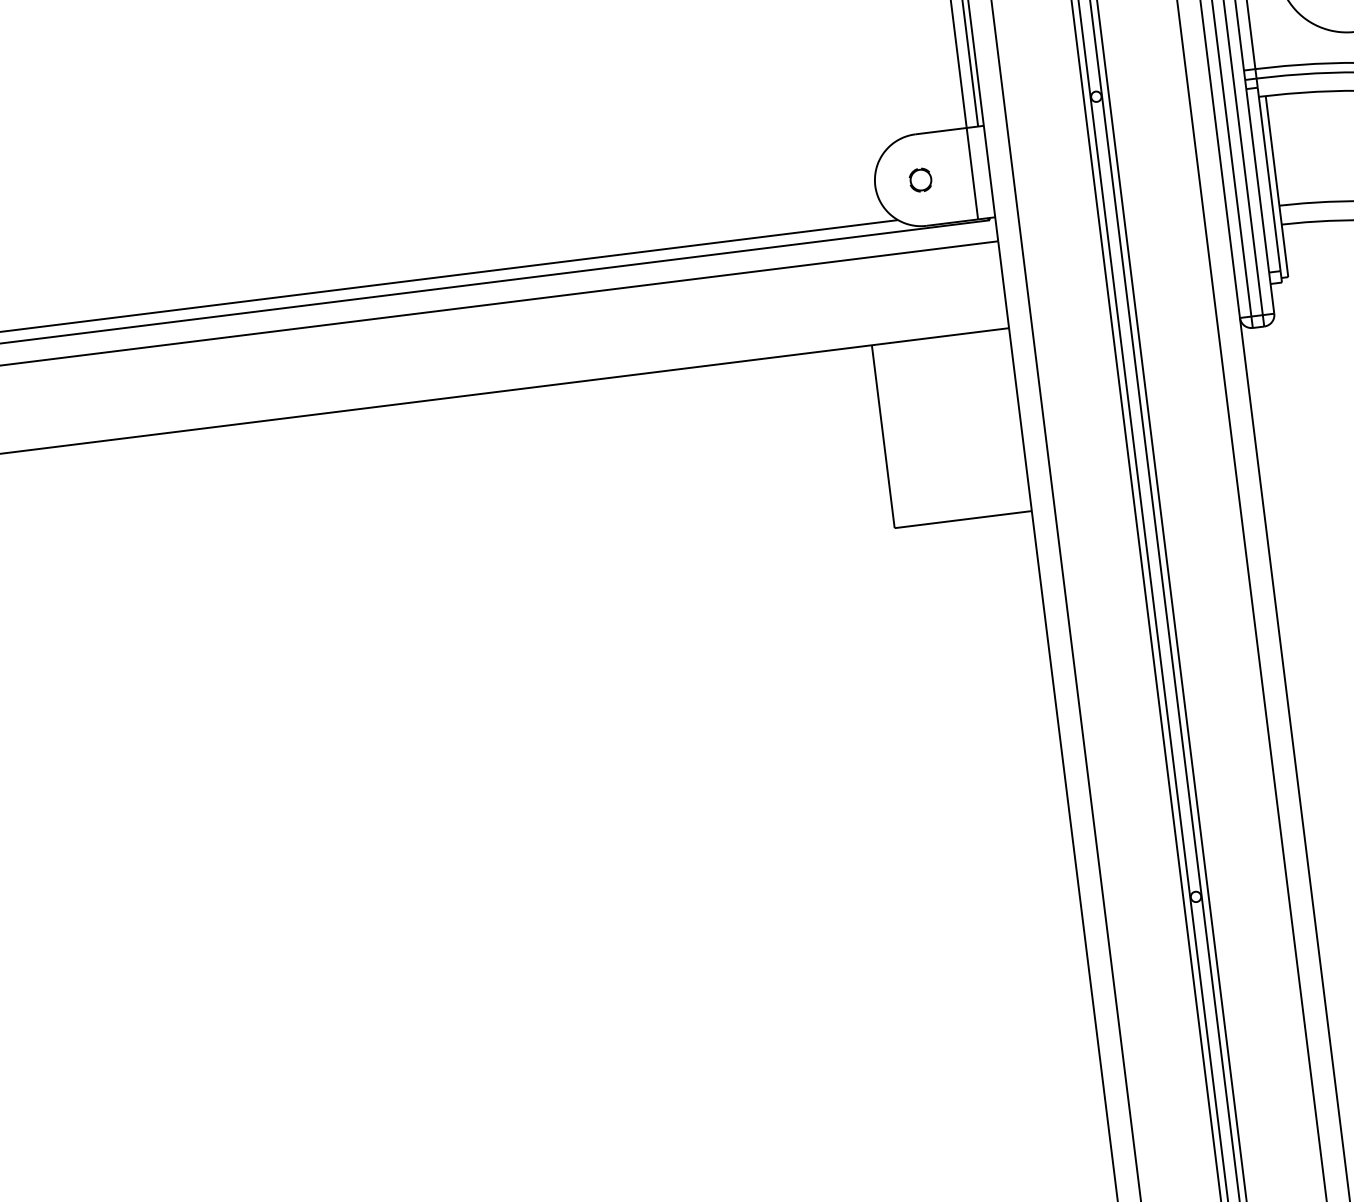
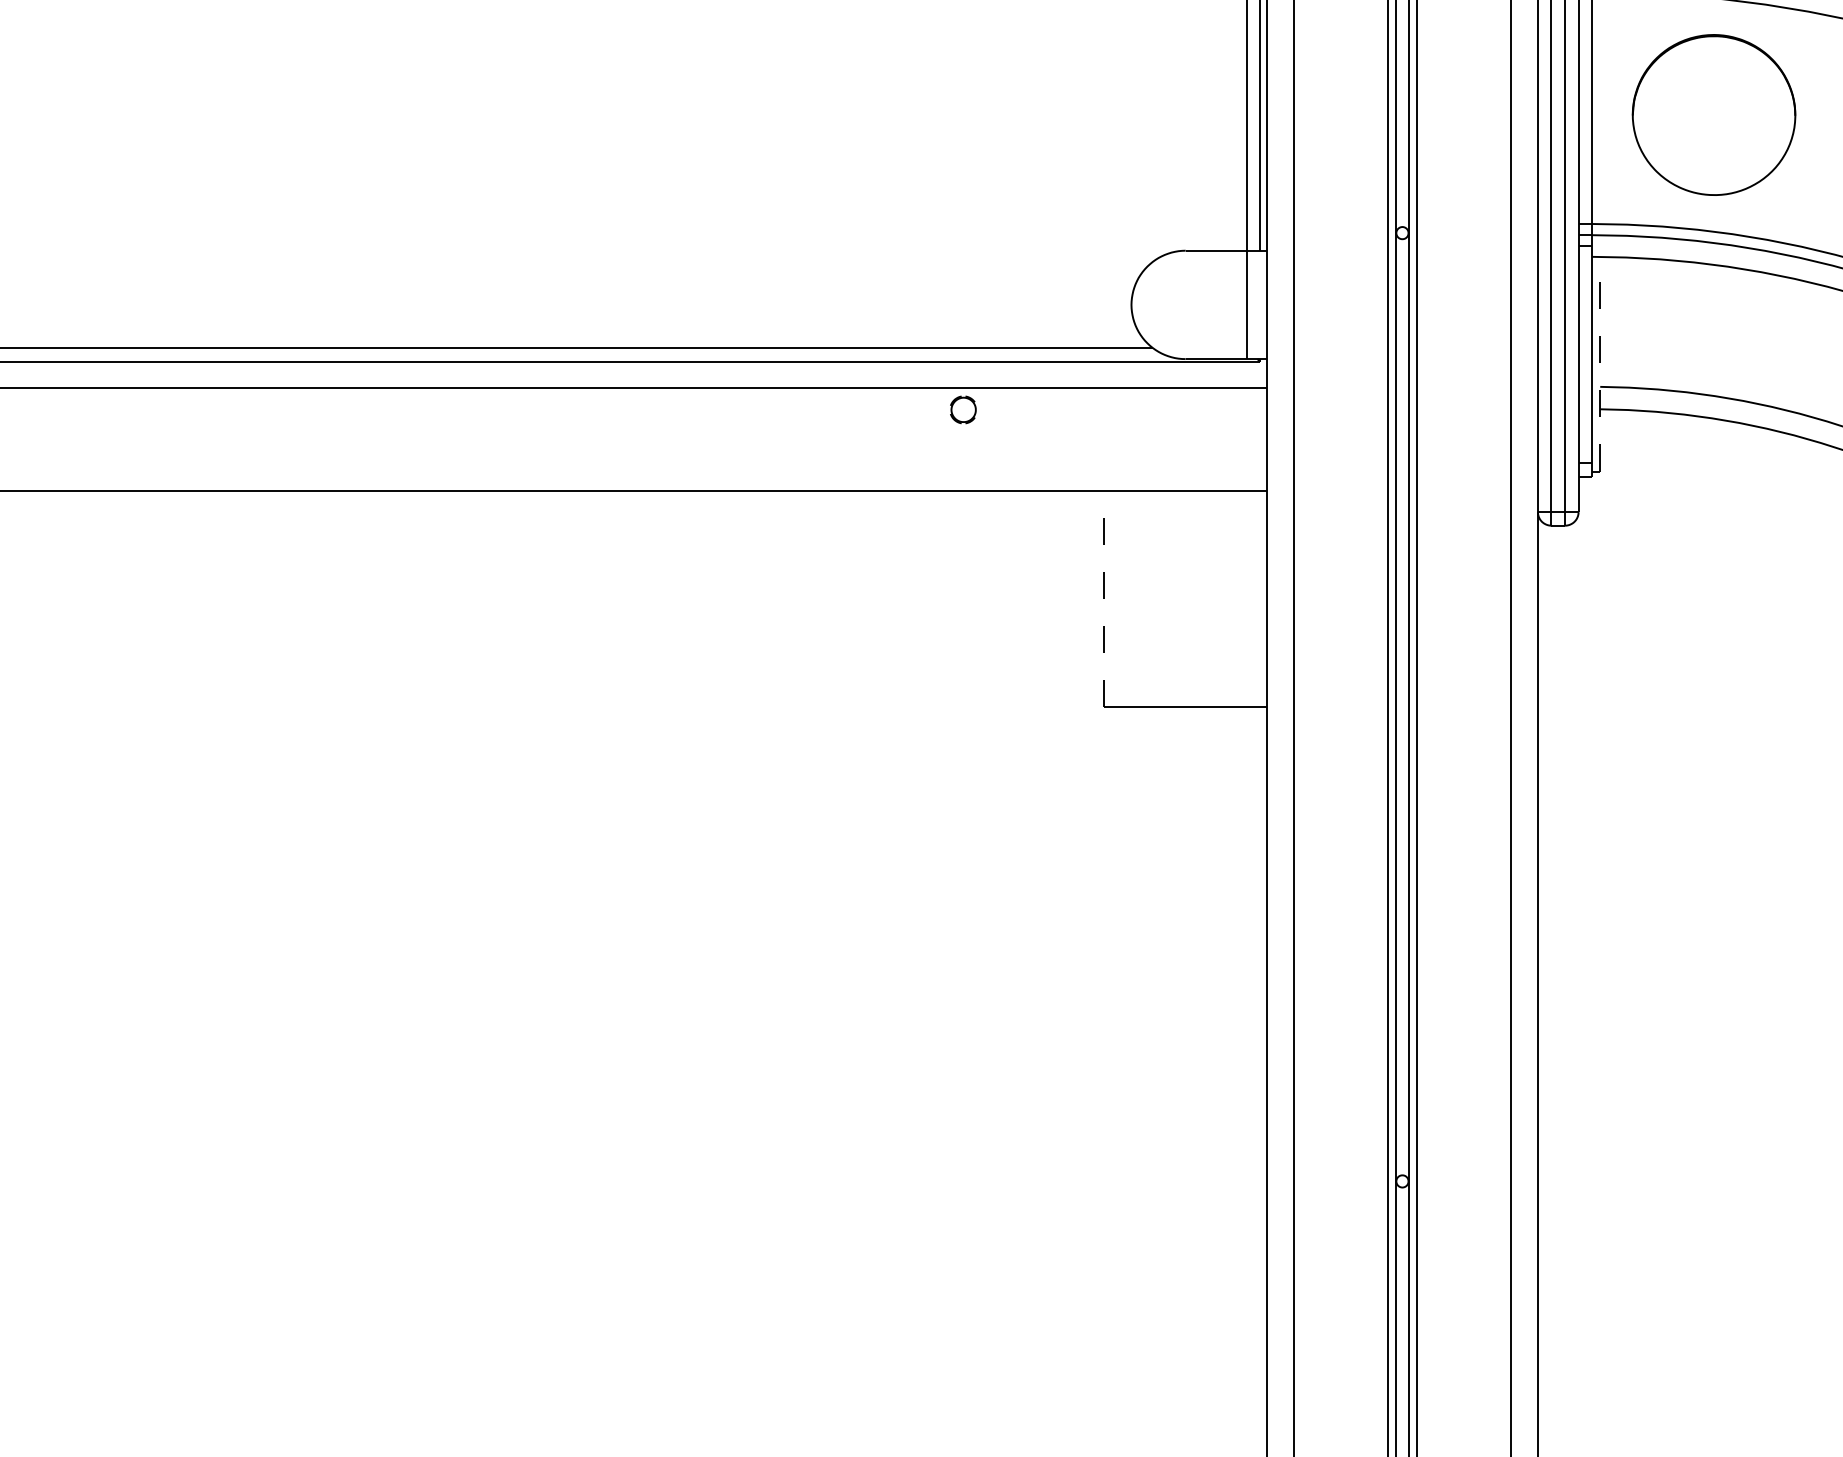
part: (920, 179) -> (963, 409), moved
line: (1277, 186) -> (1600, 364), solid -> dashed
line: (883, 436) -> (1104, 598), solid -> dashed

